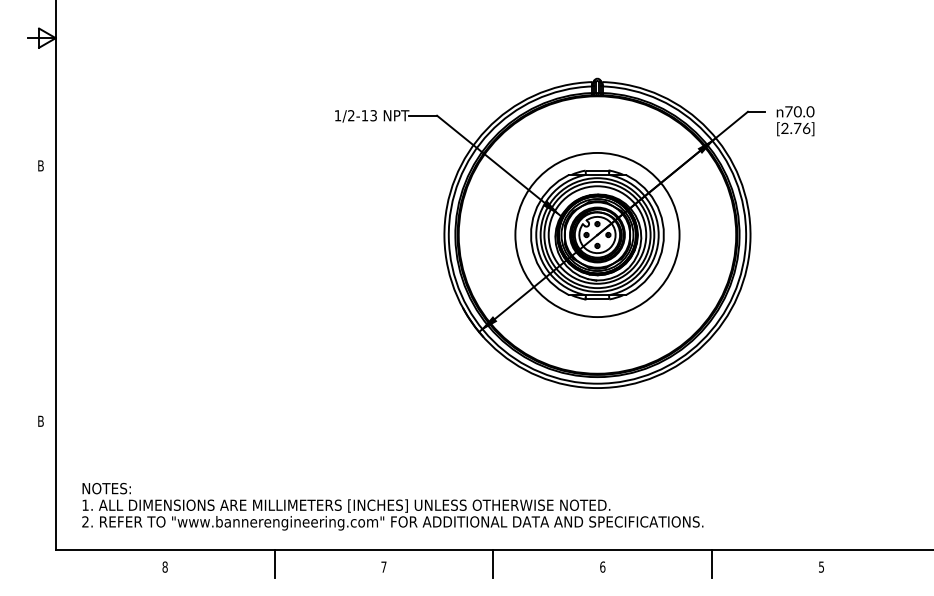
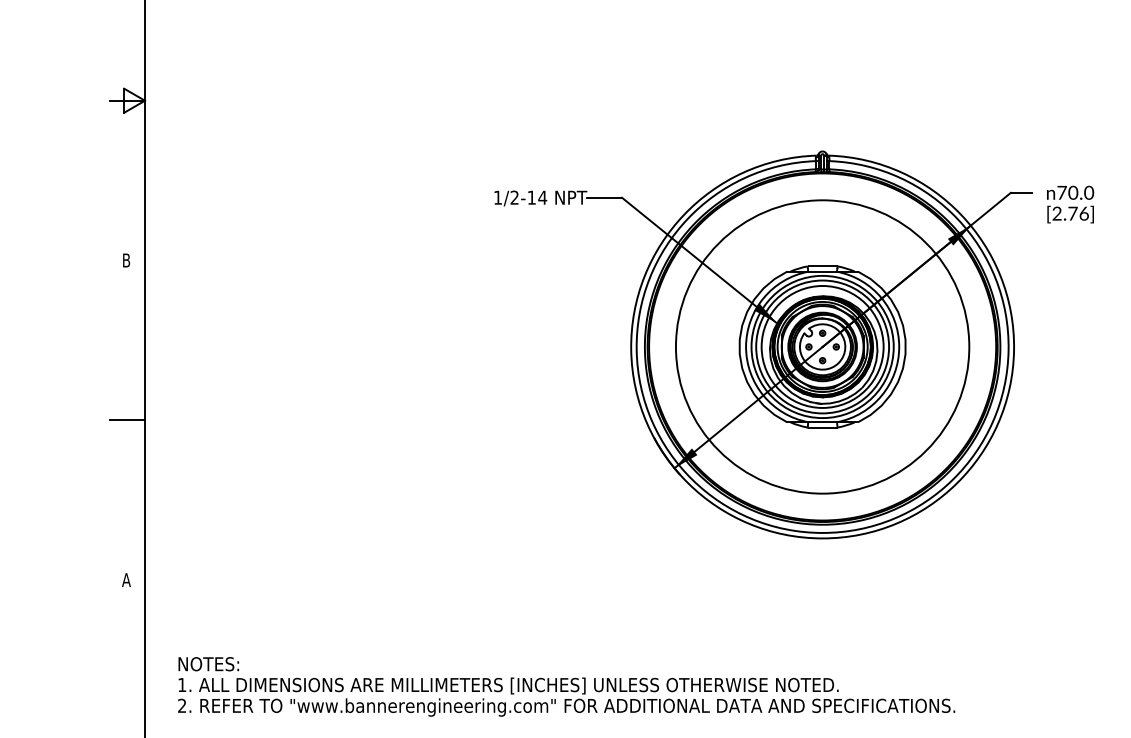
text: (373, 115) -> (542, 197), 1/2-13 -> 1/2-14
circle: (597, 234) -> (822, 346), size x1.43
line: (41, 293) -> (127, 420), added
text: (40, 420) -> (125, 578), B -> A

